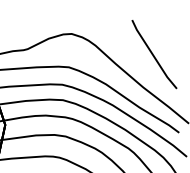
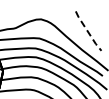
line: (154, 55) -> (88, 31), solid -> dashed

